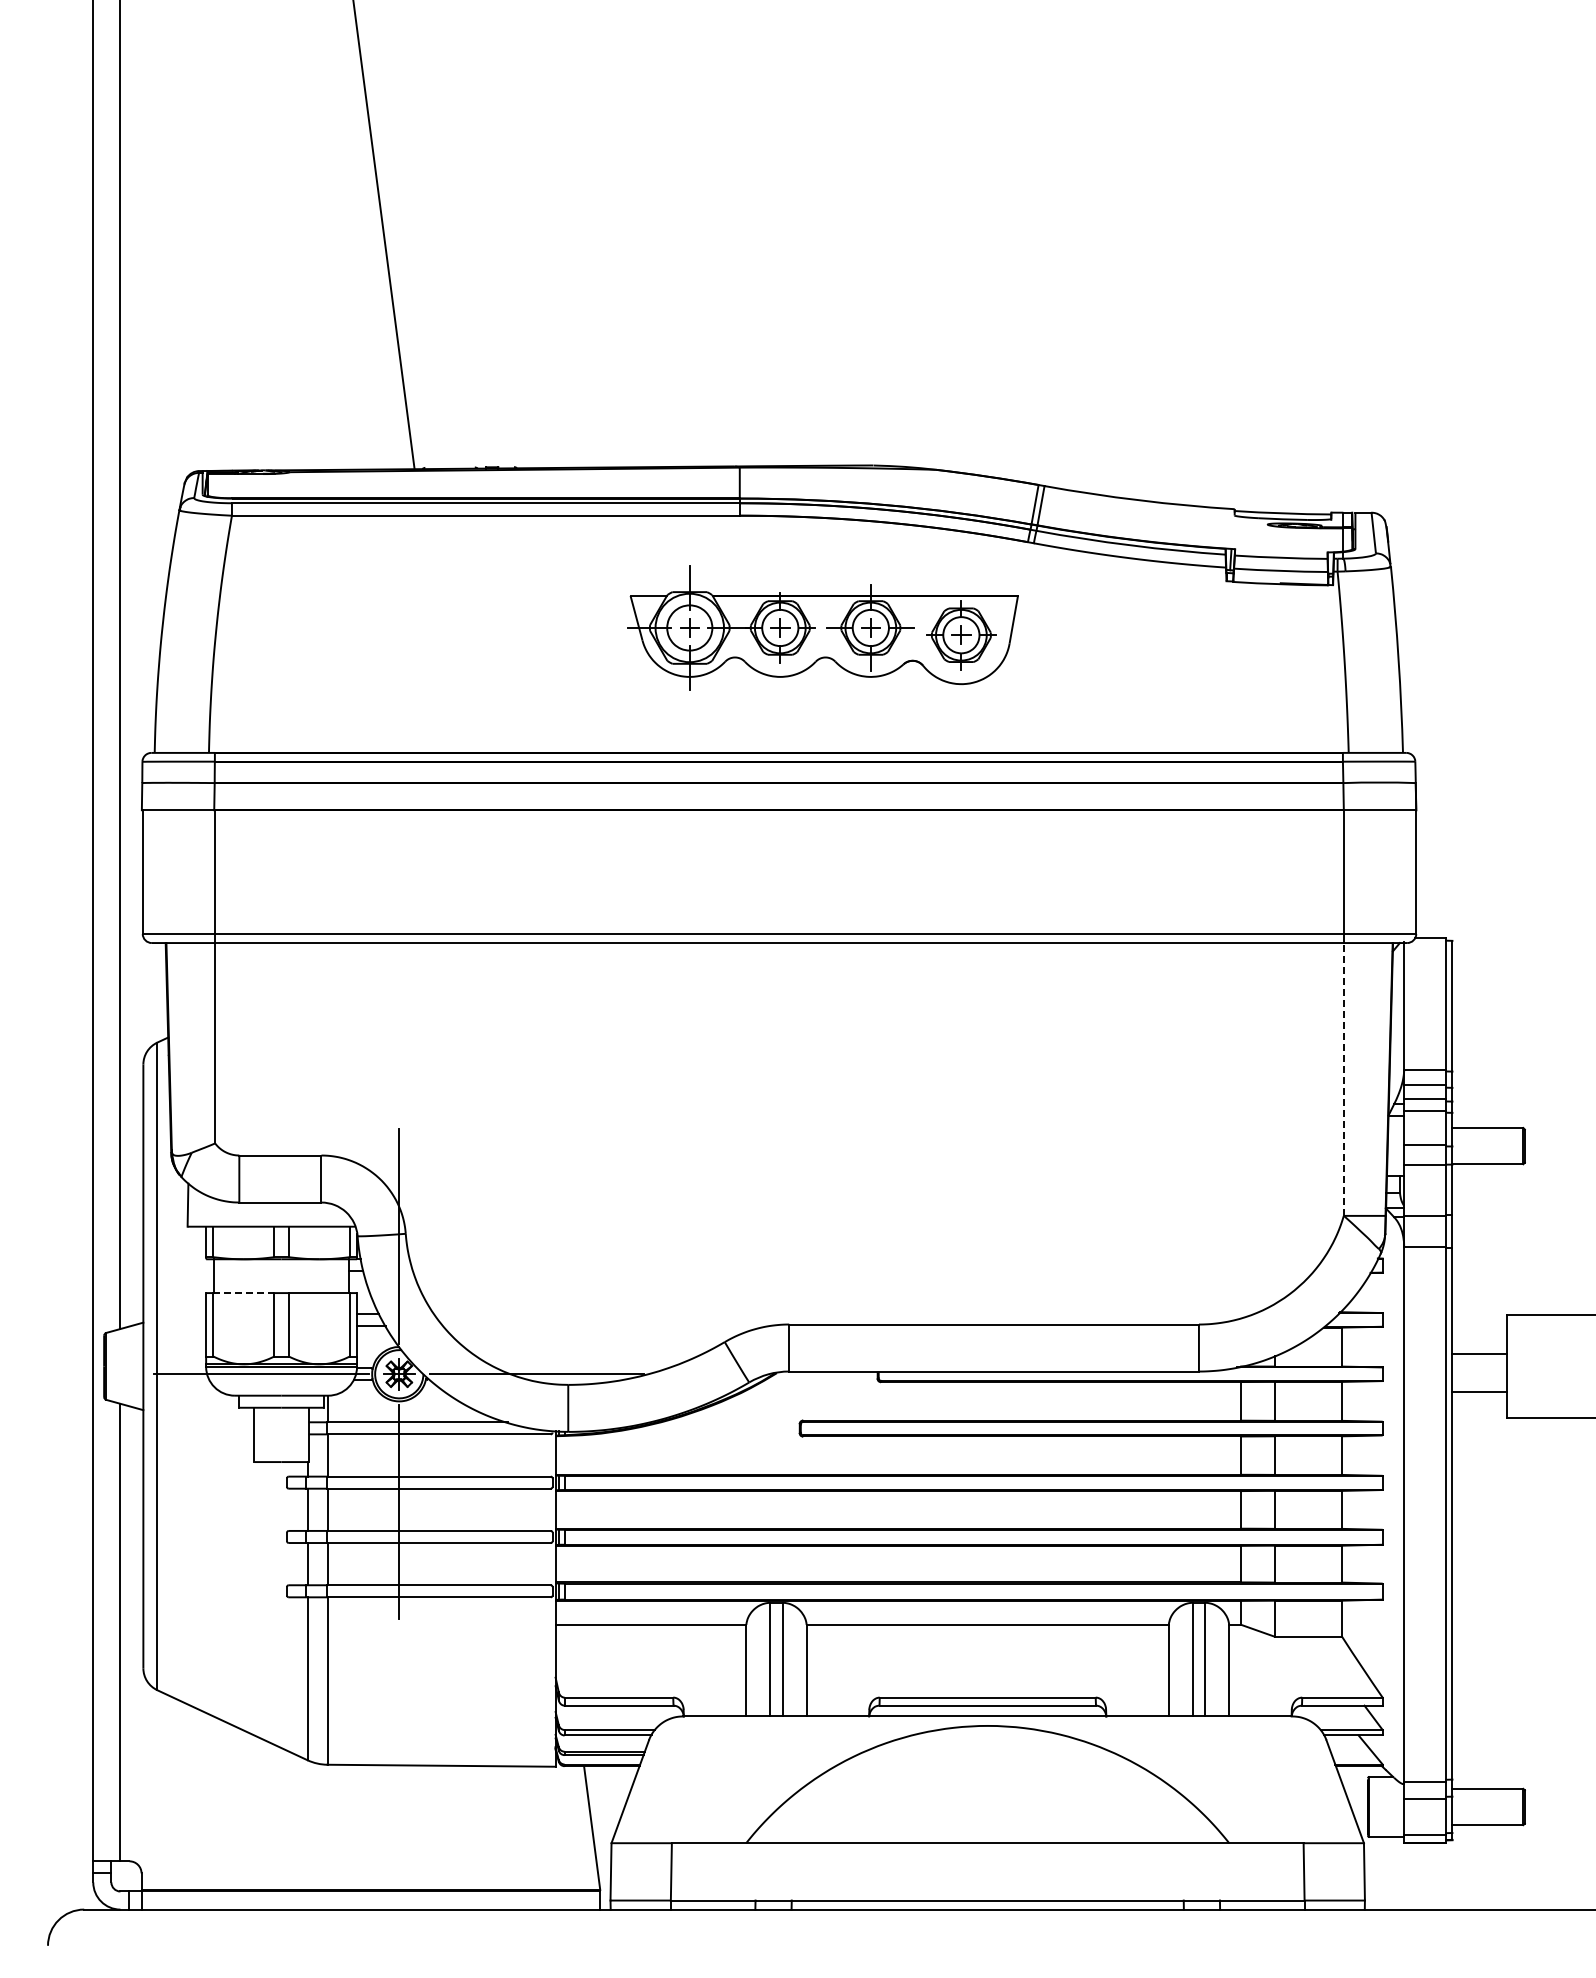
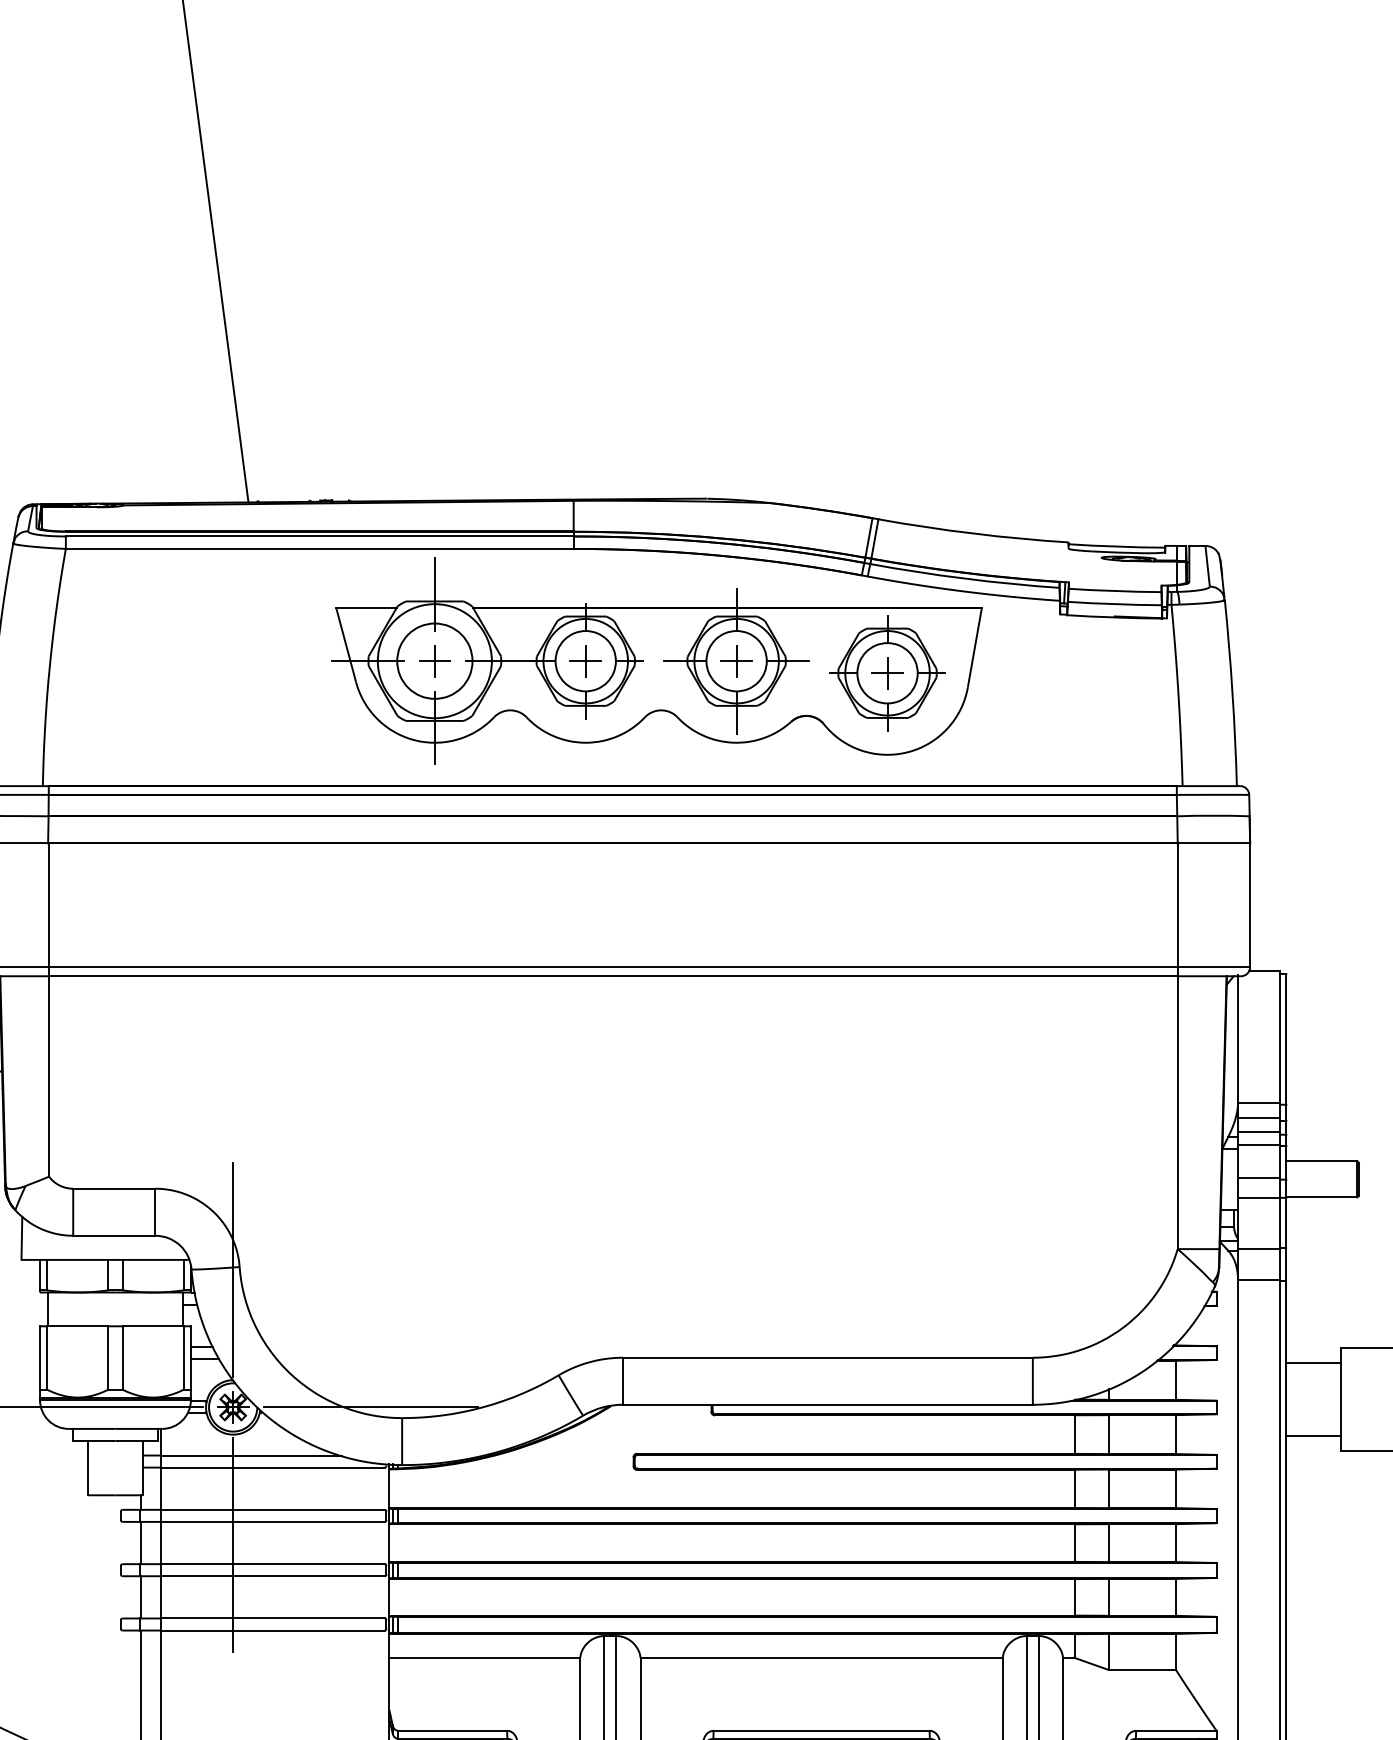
part: (822, 627) -> (656, 660), size x1.67
line: (1343, 1078) -> (1177, 1111), dashed -> solid
line: (243, 1293) -> (77, 1326), dashed -> solid
line: (1479, 1353) -> (1313, 1435), moved
line: (1479, 1392) -> (1313, 1363), moved

